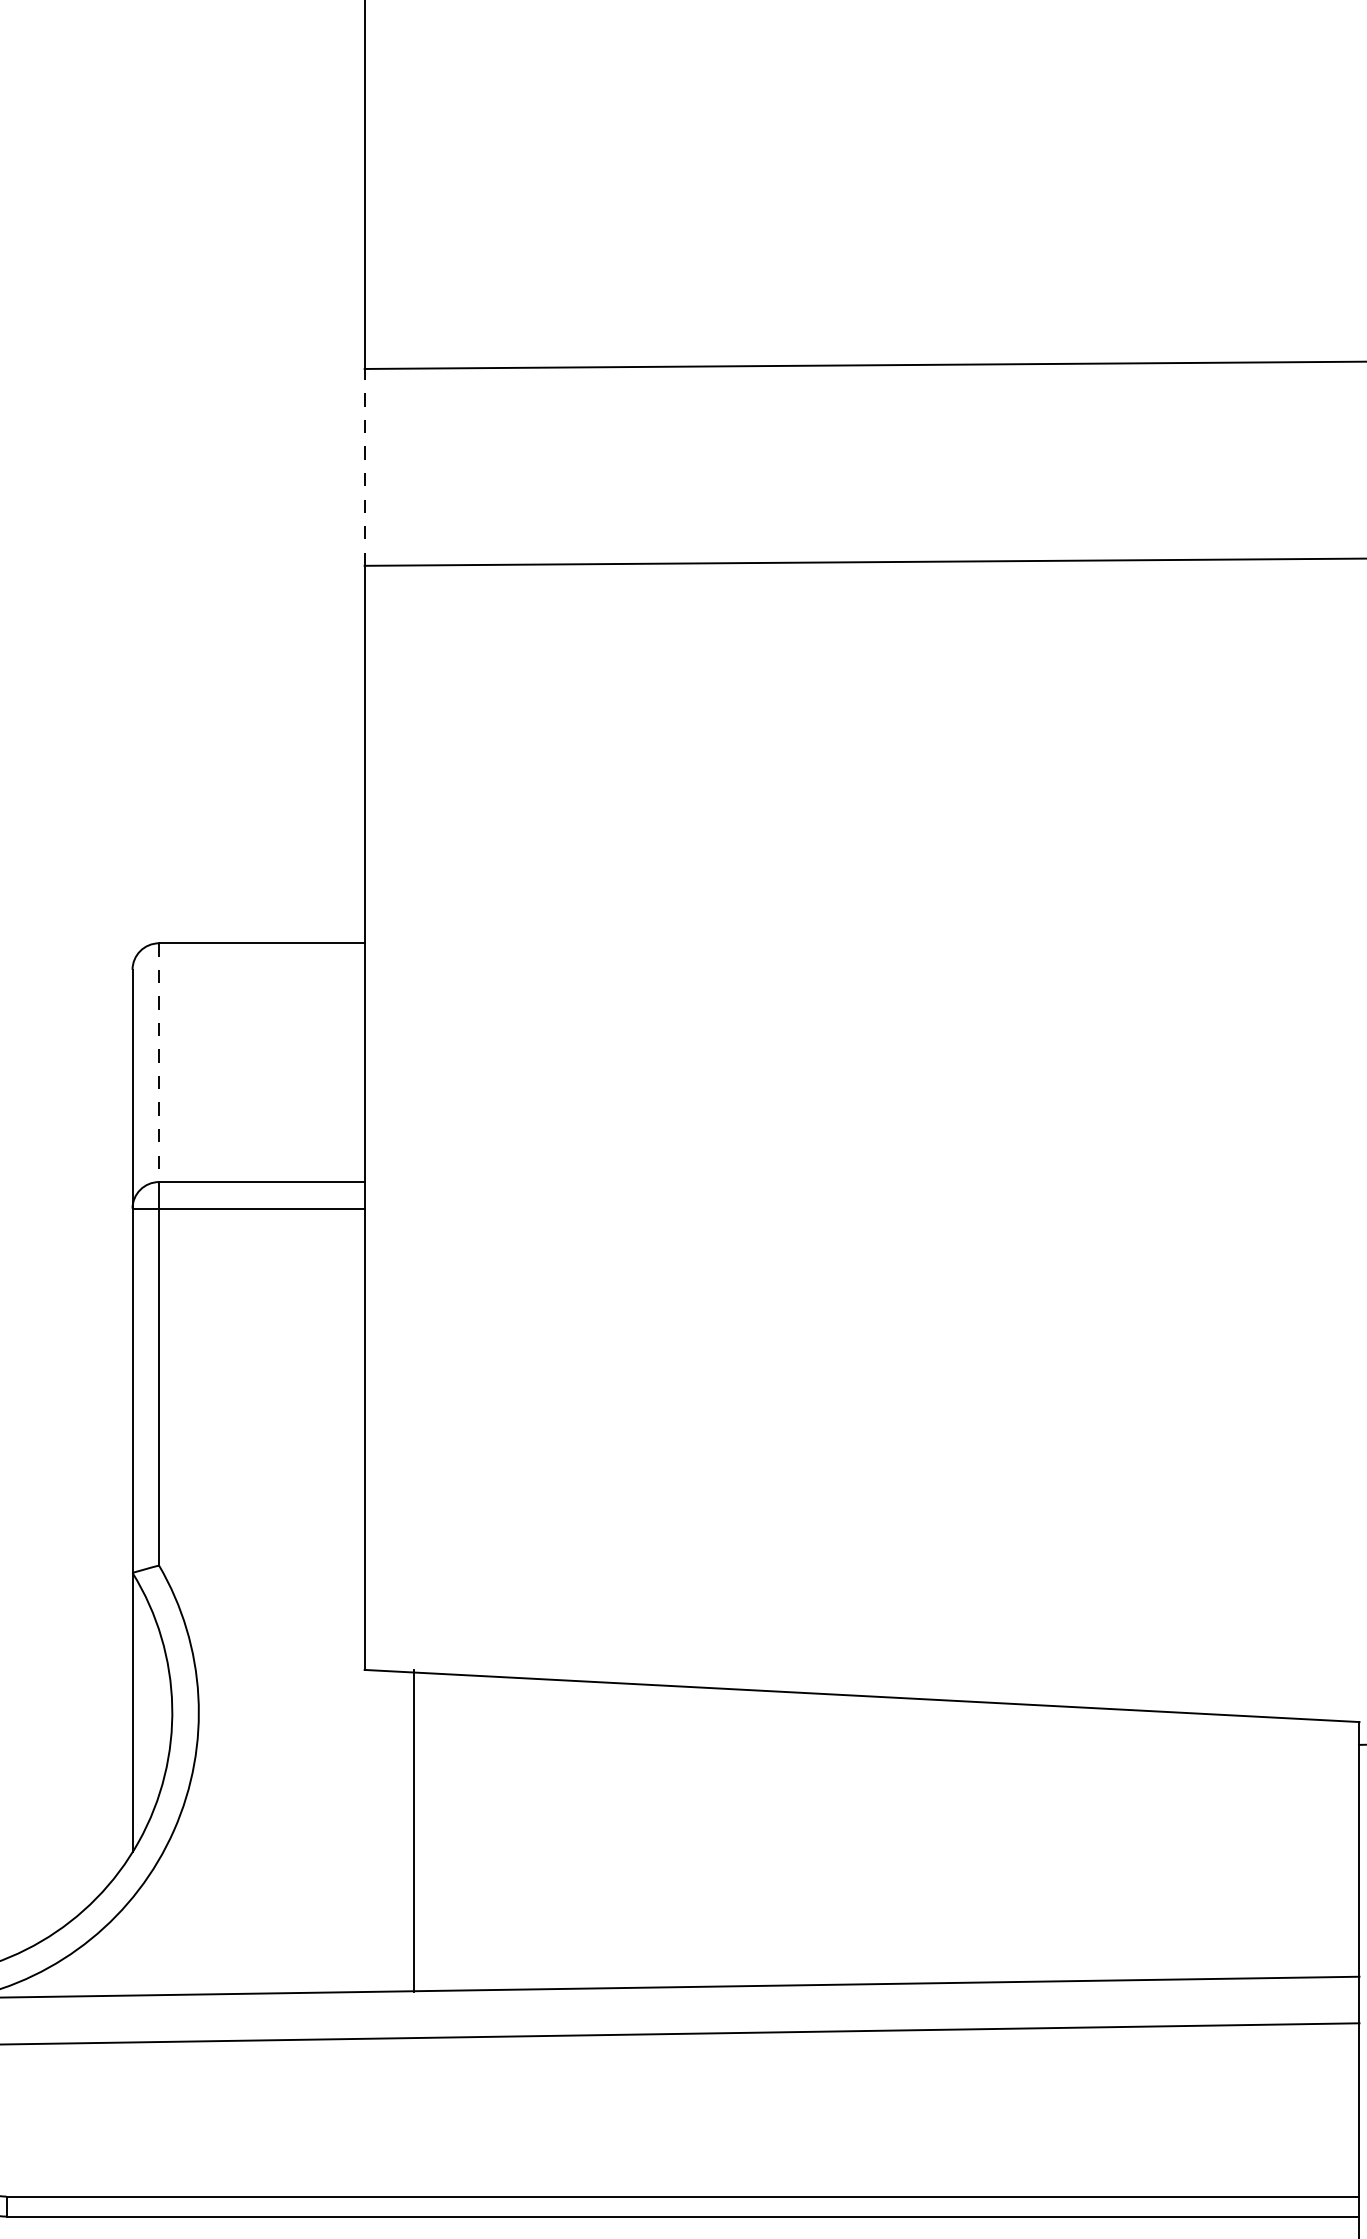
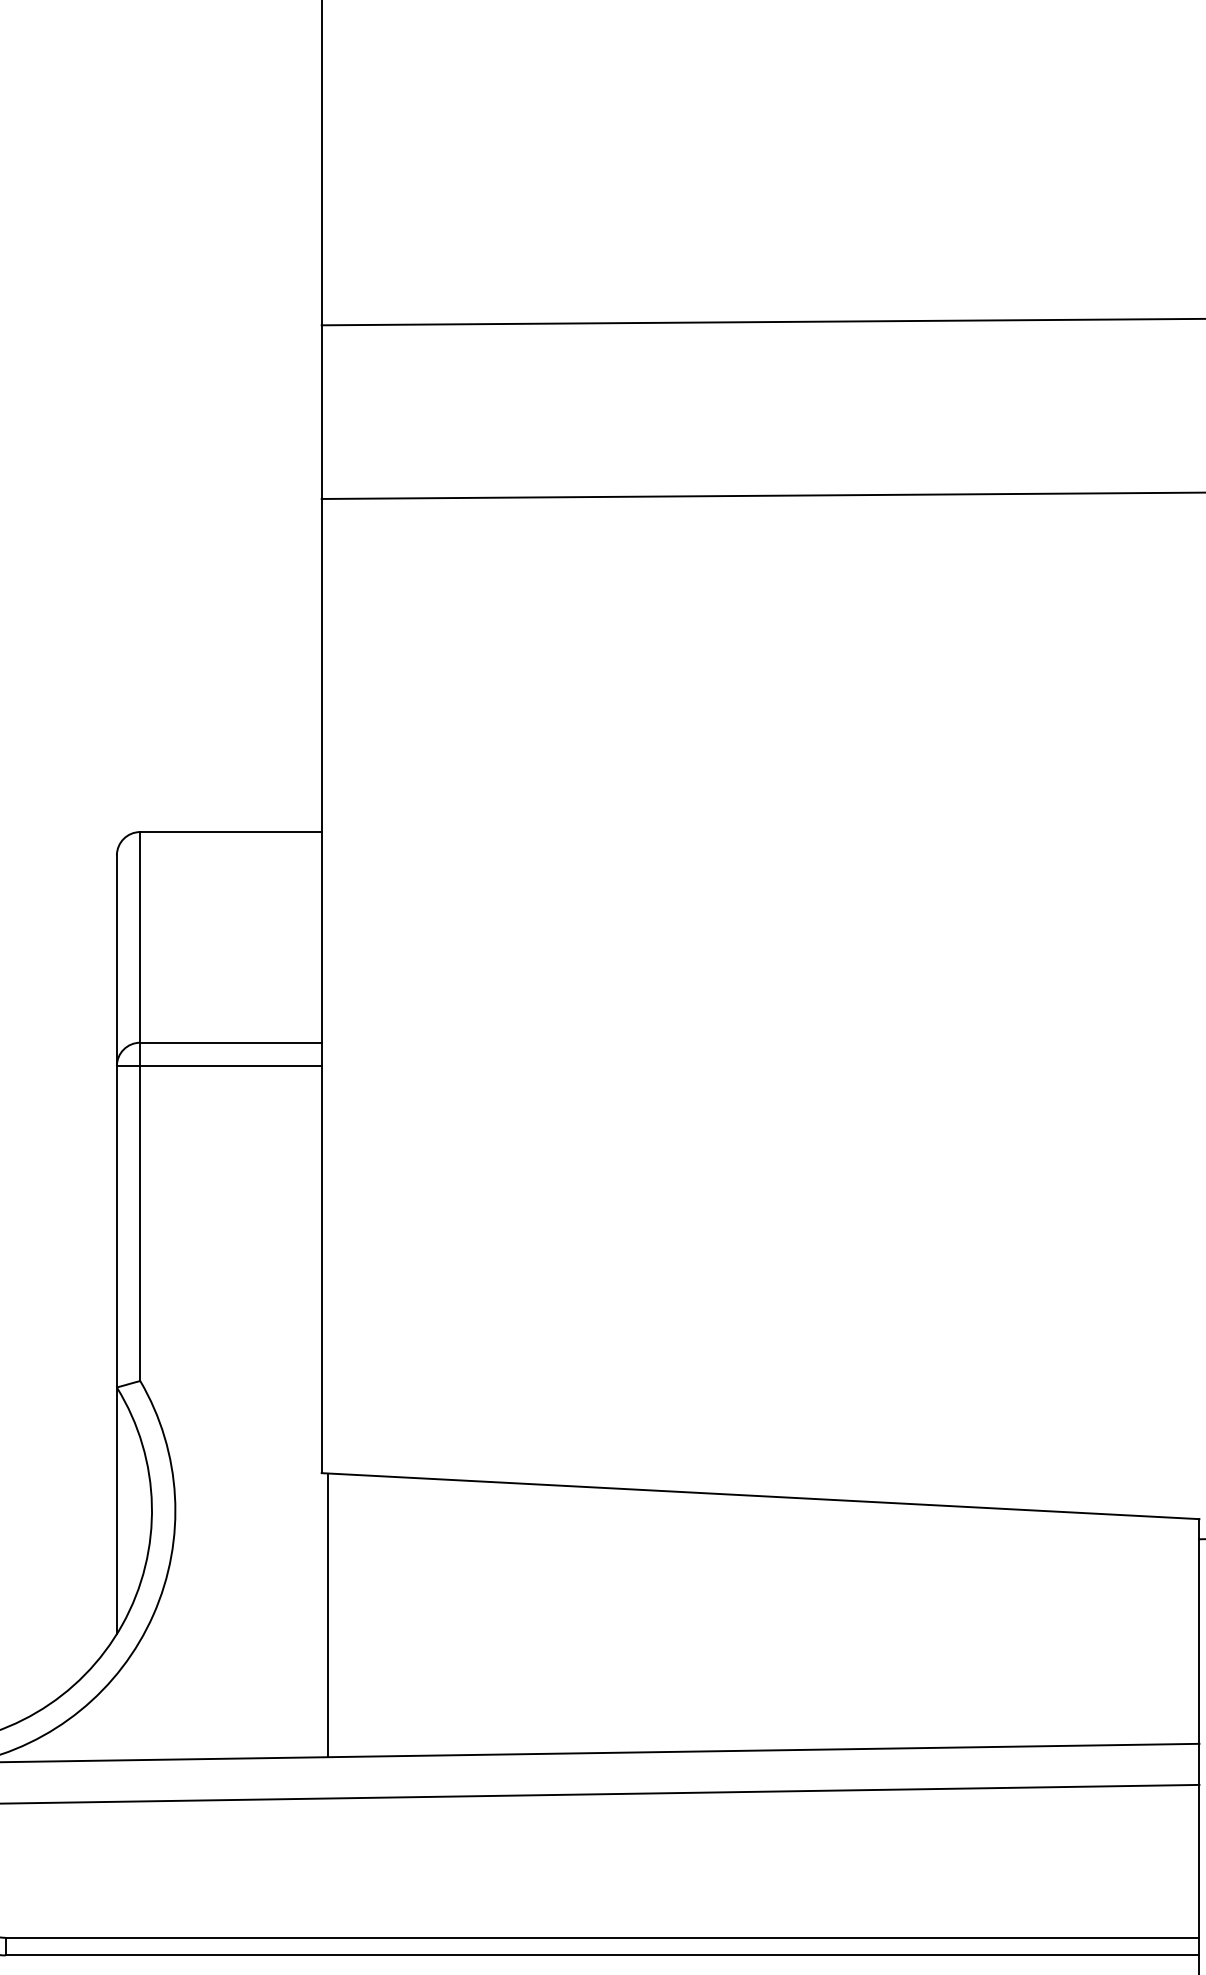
line: (364, 466) -> (321, 411), dashed -> solid
line: (159, 1063) -> (140, 938), dashed -> solid
line: (414, 1830) -> (327, 1614), moved

